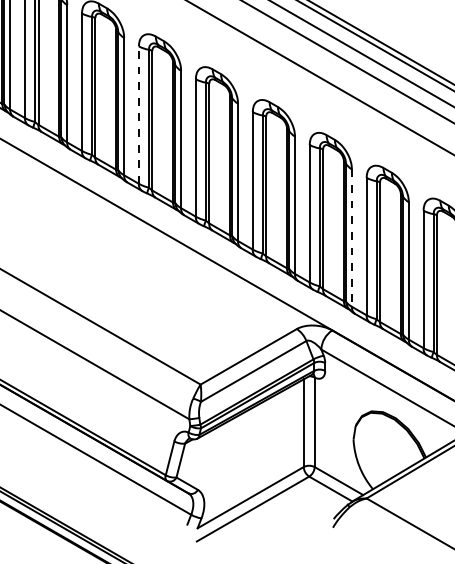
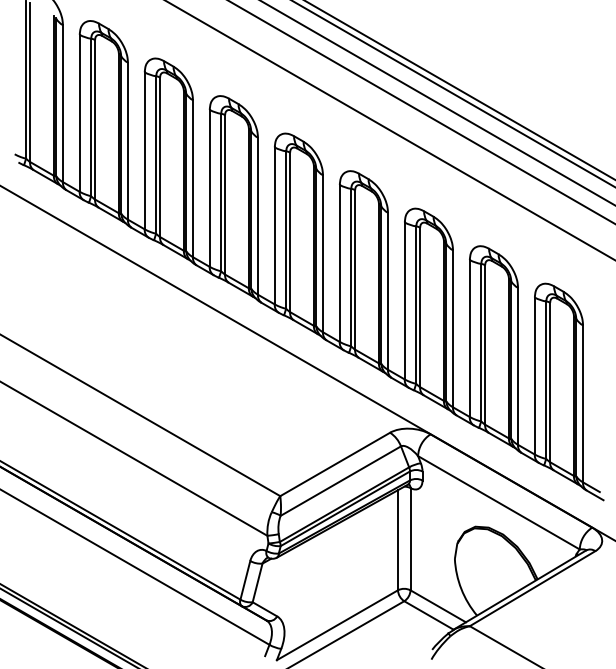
line: (138, 114) -> (209, 187), dashed -> solid
line: (352, 238) -> (453, 329), dashed -> solid

